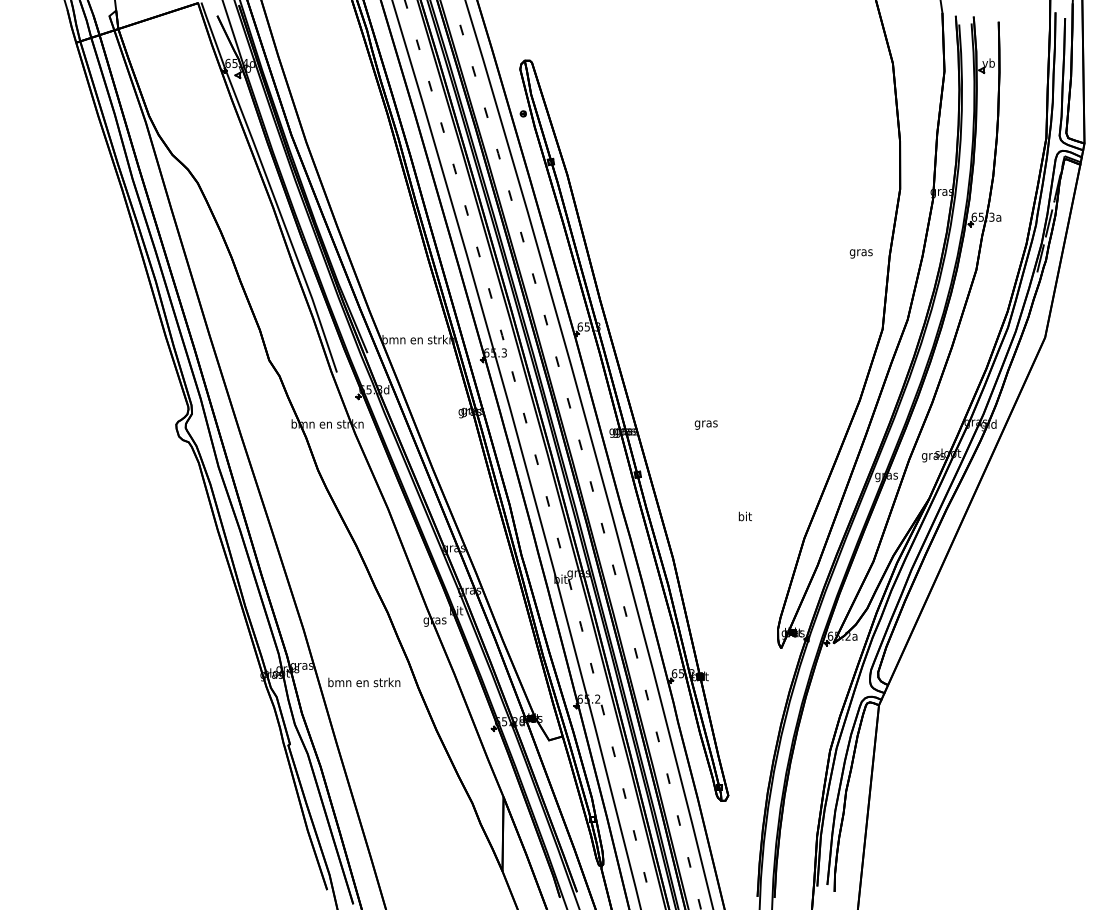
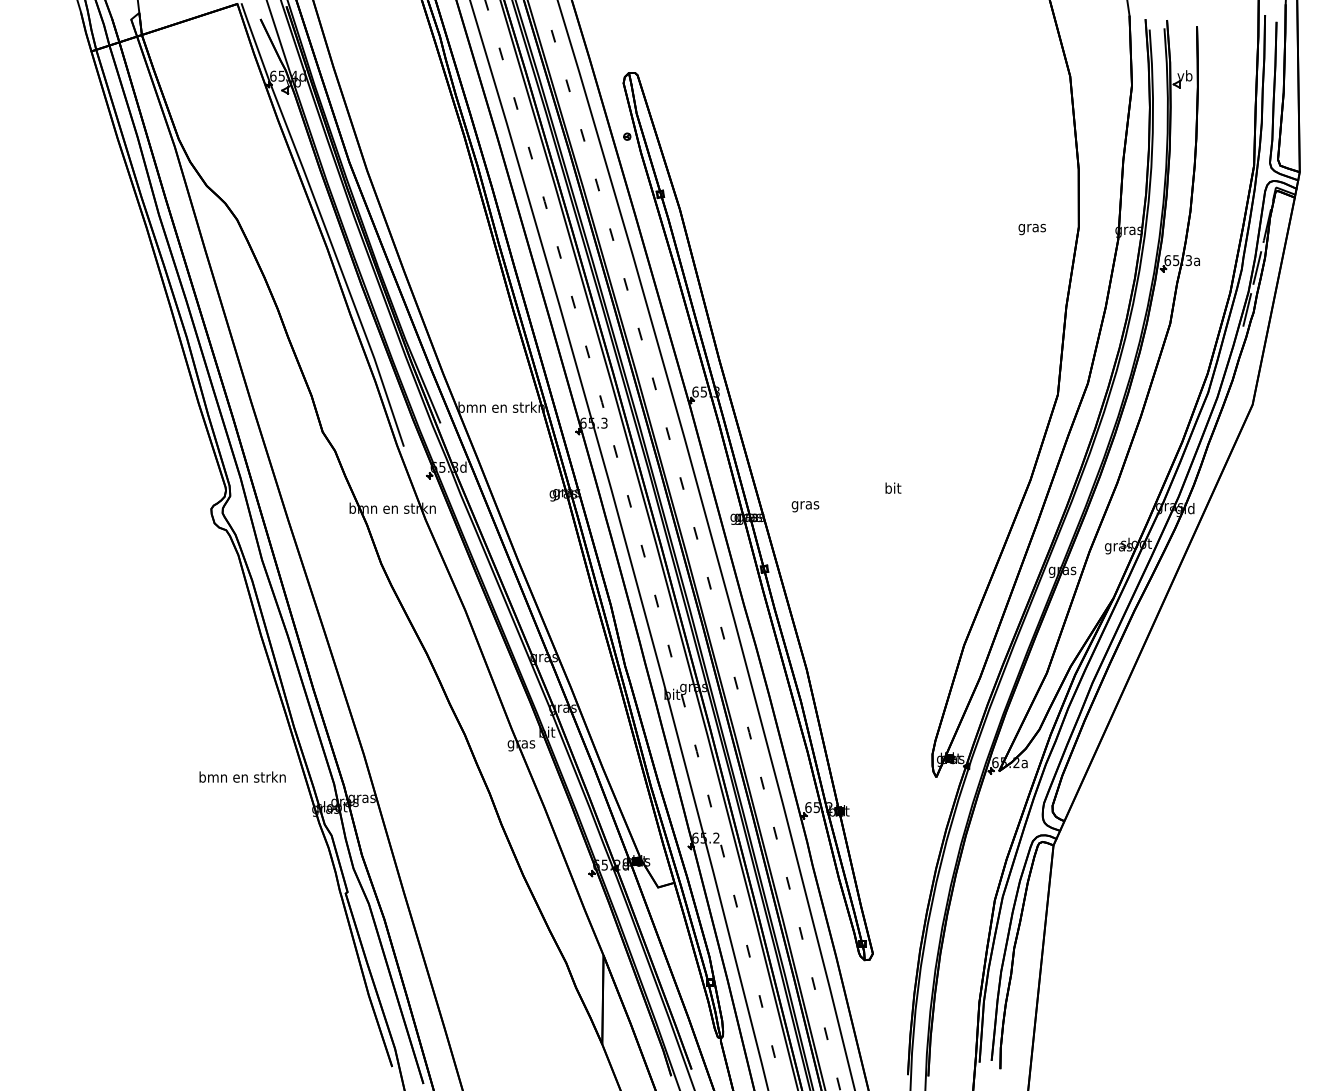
text: (860, 253) -> (1031, 229), moved
text: (706, 424) -> (805, 506), moved
text: (745, 515) -> (893, 487), moved
text: (364, 681) -> (242, 776), moved

